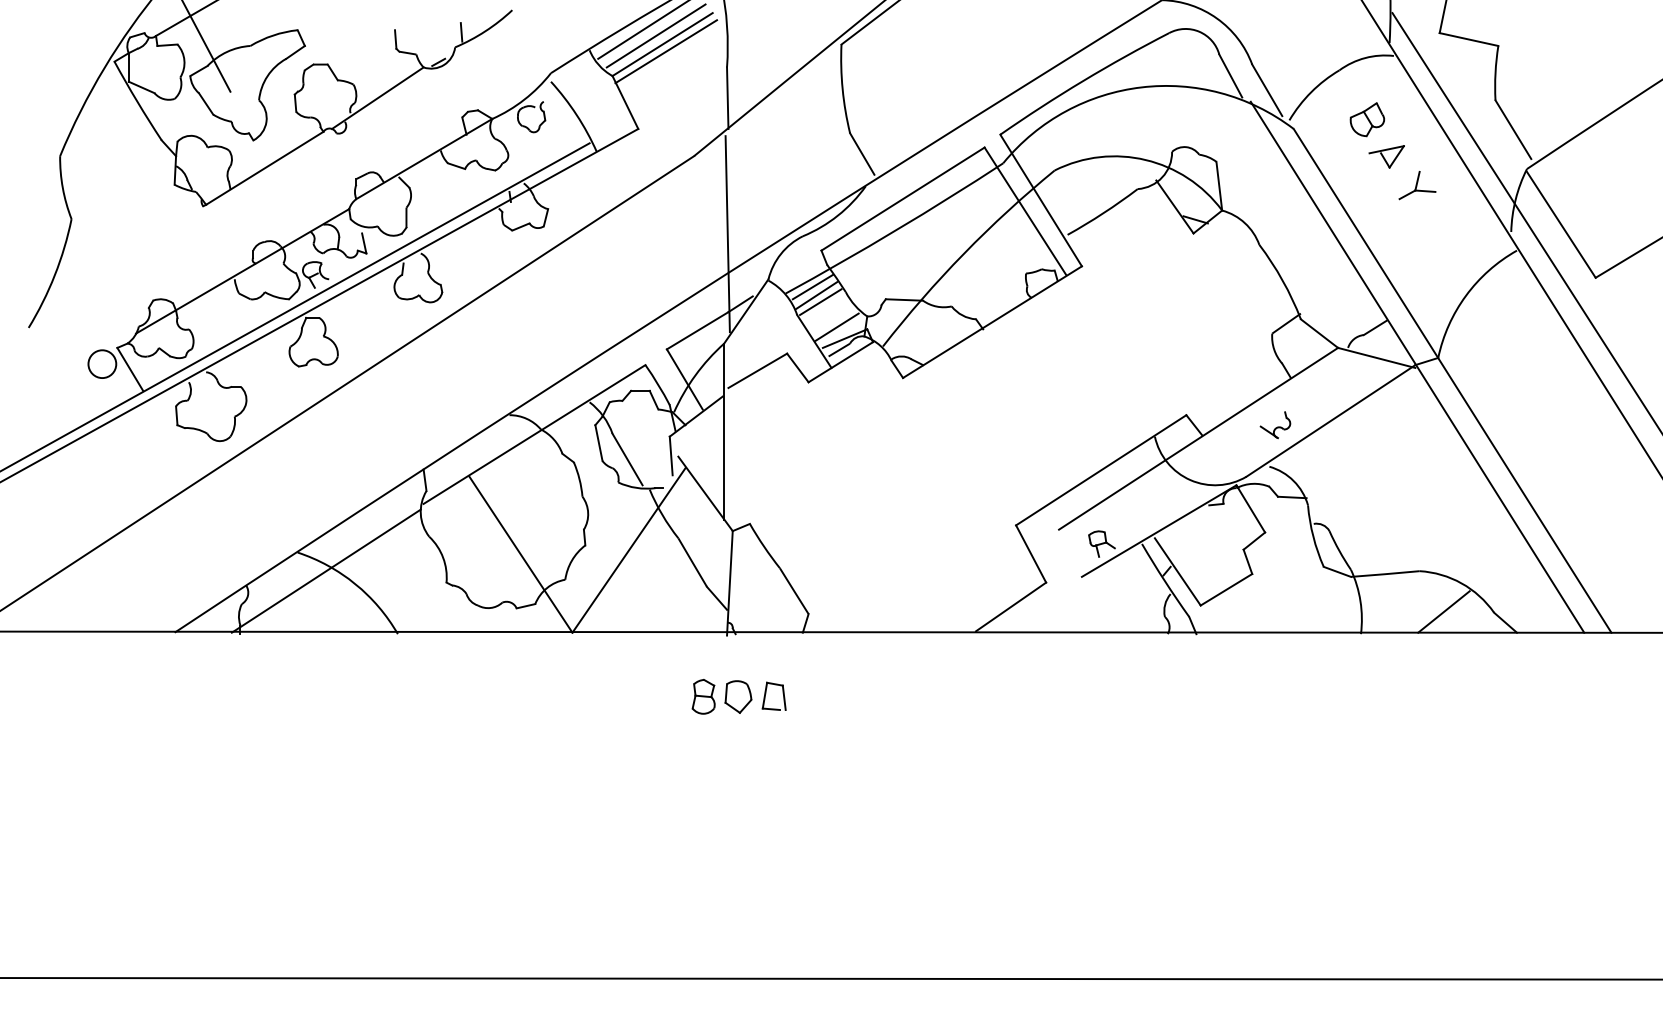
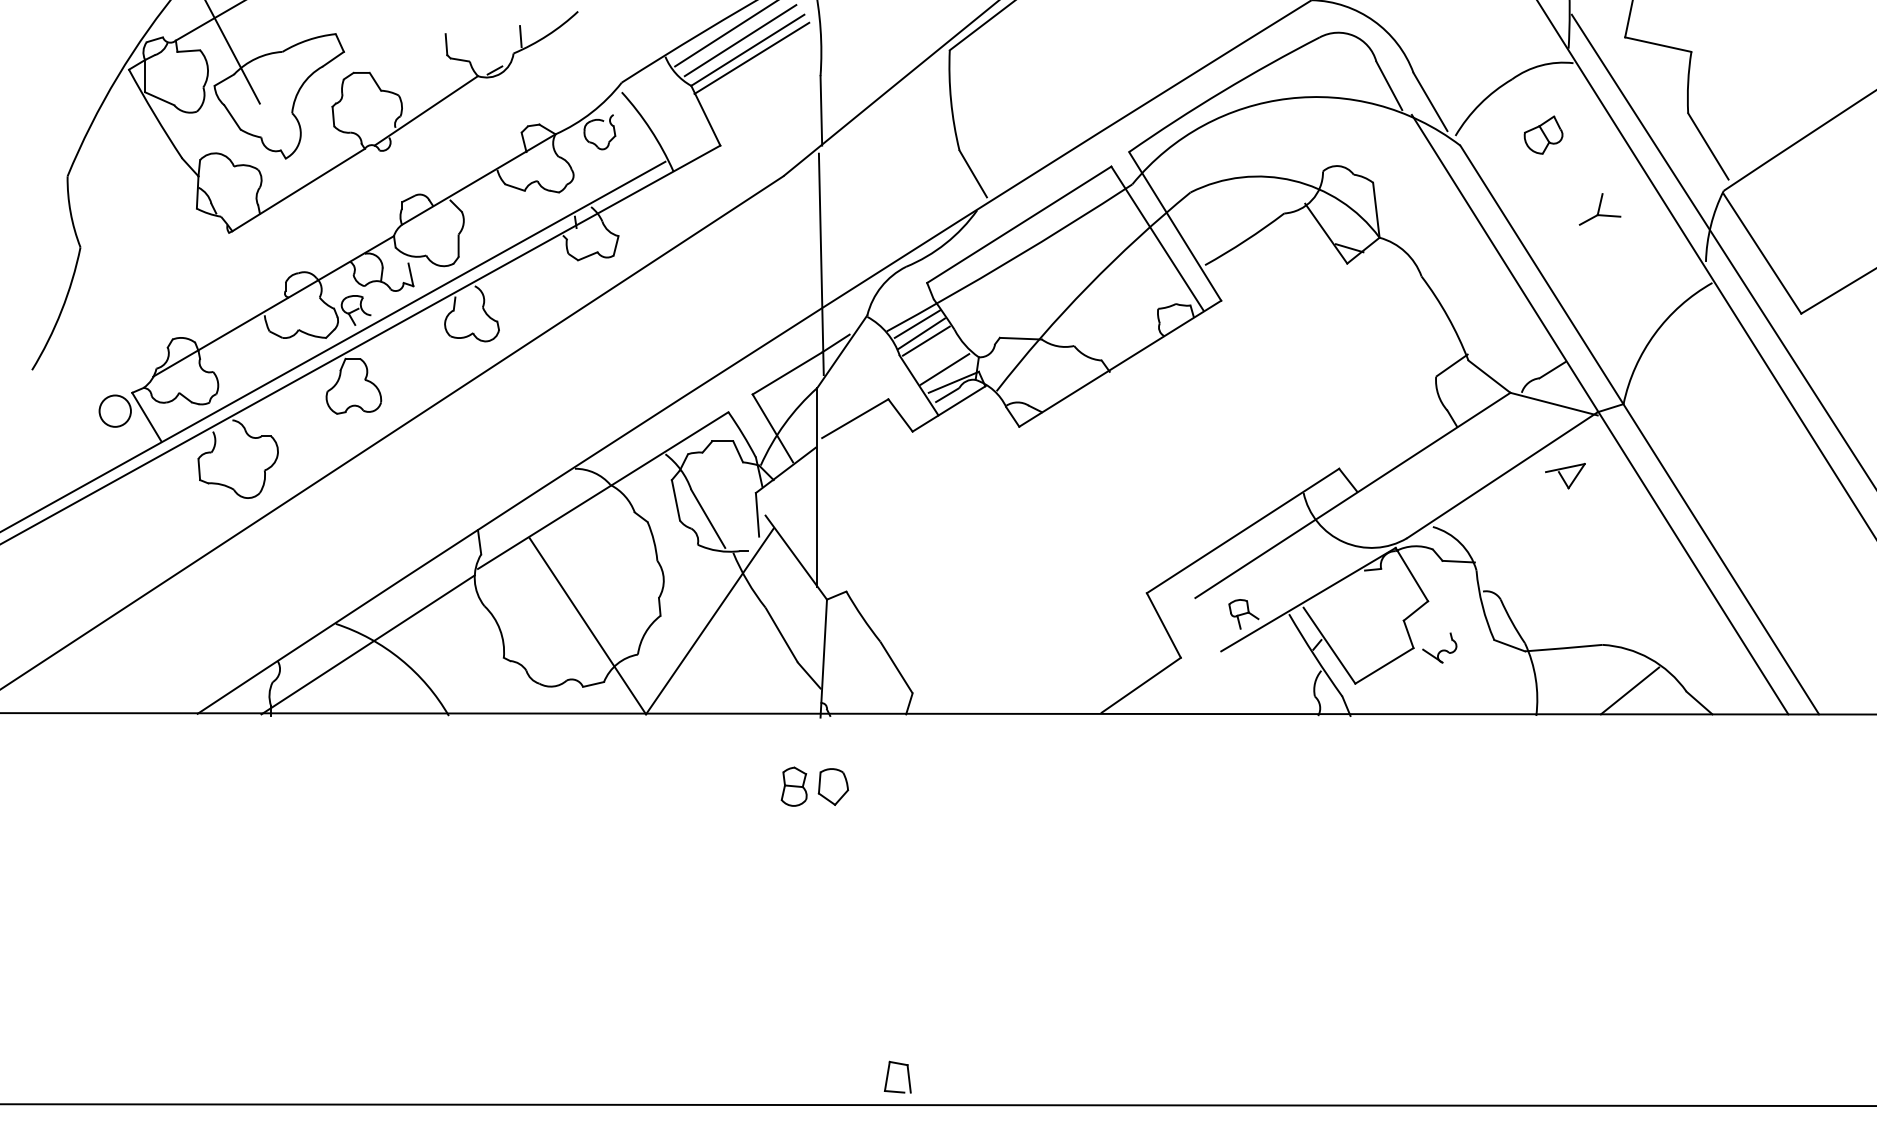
part: (1386, 157) -> (1565, 476), moved
part: (1275, 424) -> (1439, 647), moved
part: (765, 695) -> (888, 1076), moved

